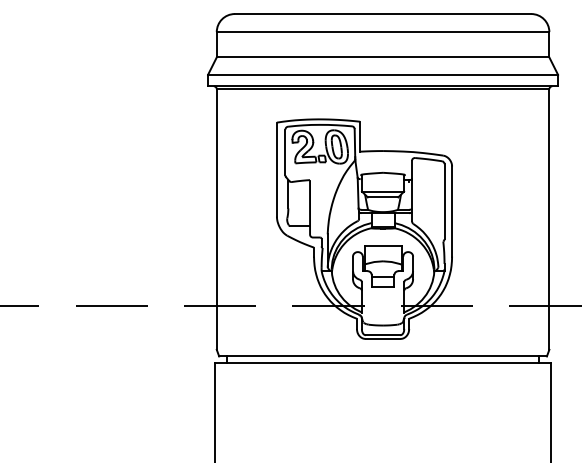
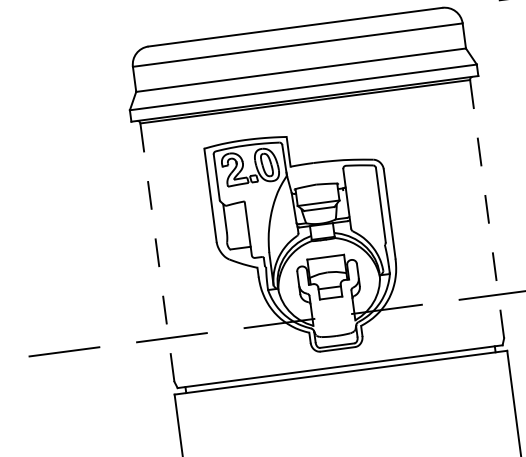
line: (216, 219) -> (157, 252), solid -> dashed
line: (549, 219) -> (487, 209), solid -> dashed

